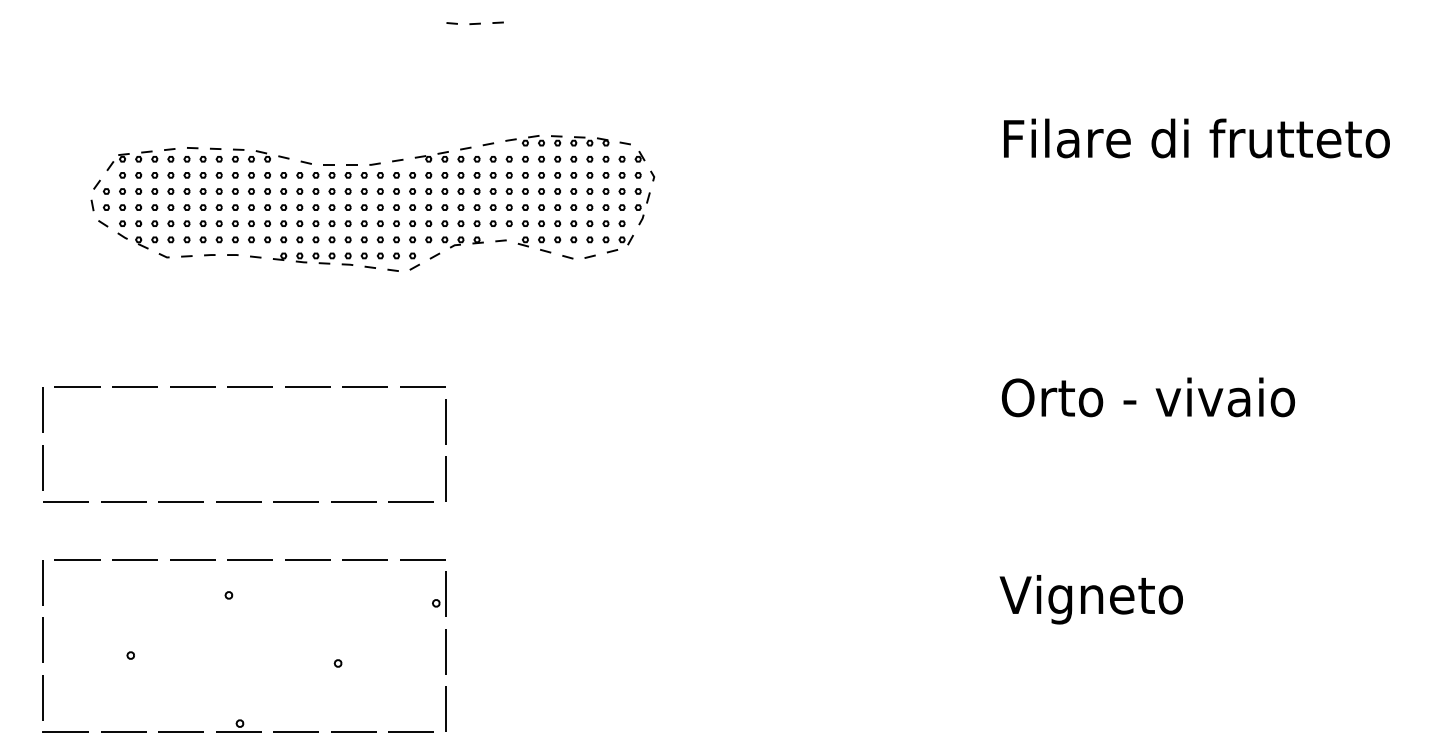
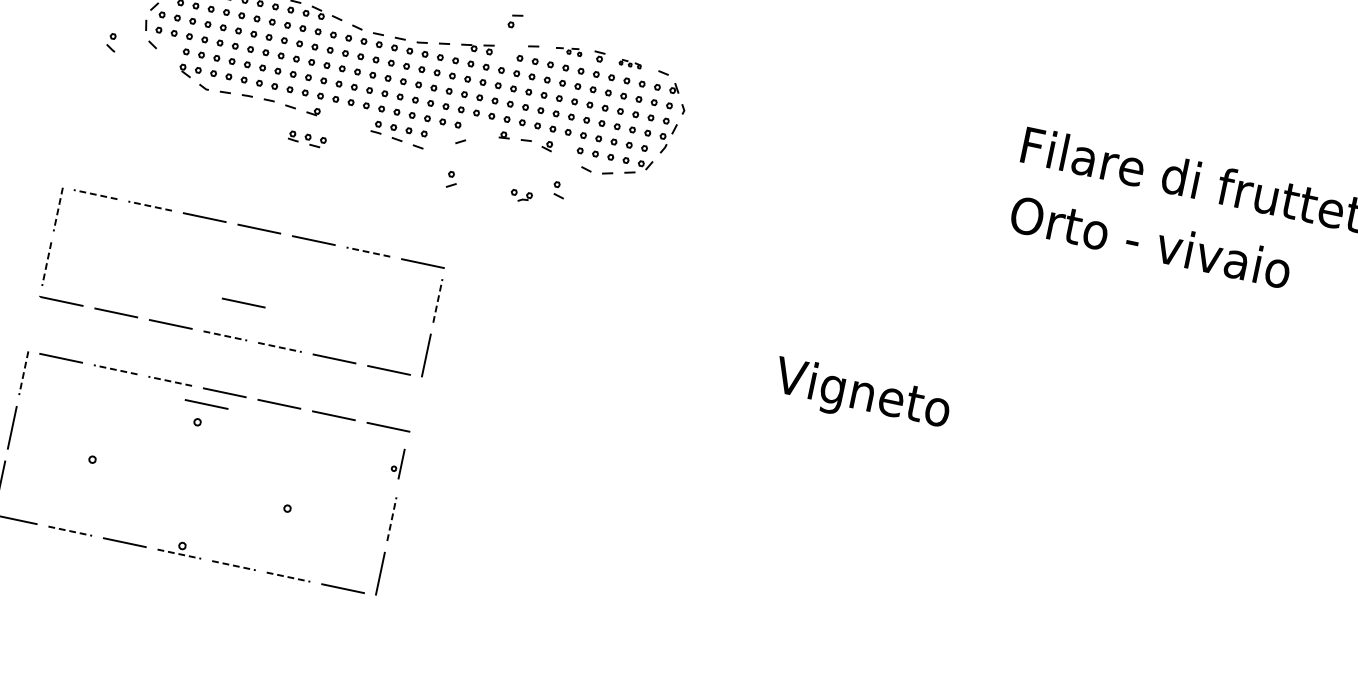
part: (524, 140) -> (568, 50), size x0.7
part: (589, 141) -> (630, 64), size x0.6
part: (464, 154) -> (515, 21), moved
part: (122, 229) -> (111, 41), moved
part: (452, 242) -> (520, 196), moved
part: (544, 244) -> (559, 189), moved
part: (315, 258) -> (307, 139), moved
part: (414, 261) -> (452, 179), moved
line: (77, 387) -> (95, 194), solid -> dashed
line: (134, 387) -> (149, 206), solid -> dashed
line: (364, 387) -> (367, 252), solid -> dashed
text: (1147, 397) -> (1149, 241), moved
line: (42, 410) -> (57, 209), solid -> dashed
line: (445, 421) -> (437, 300), solid -> dashed
line: (249, 464) -> (243, 302), added
line: (42, 468) -> (46, 264), solid -> dashed
line: (239, 502) -> (226, 336), solid -> dashed
line: (296, 502) -> (280, 347), solid -> dashed
line: (134, 559) -> (115, 369), solid -> dashed
line: (192, 559) -> (170, 380), solid -> dashed
line: (233, 574) -> (206, 403), added
line: (42, 583) -> (23, 373), solid -> dashed
part: (439, 593) -> (397, 462), size x0.7
text: (1090, 599) -> (861, 395), moved
line: (445, 651) -> (391, 518), solid -> dashed
line: (124, 732) -> (71, 531), solid -> dashed
line: (239, 732) -> (180, 554), solid -> dashed
line: (296, 732) -> (234, 565), solid -> dashed
line: (354, 732) -> (289, 577), solid -> dashed

